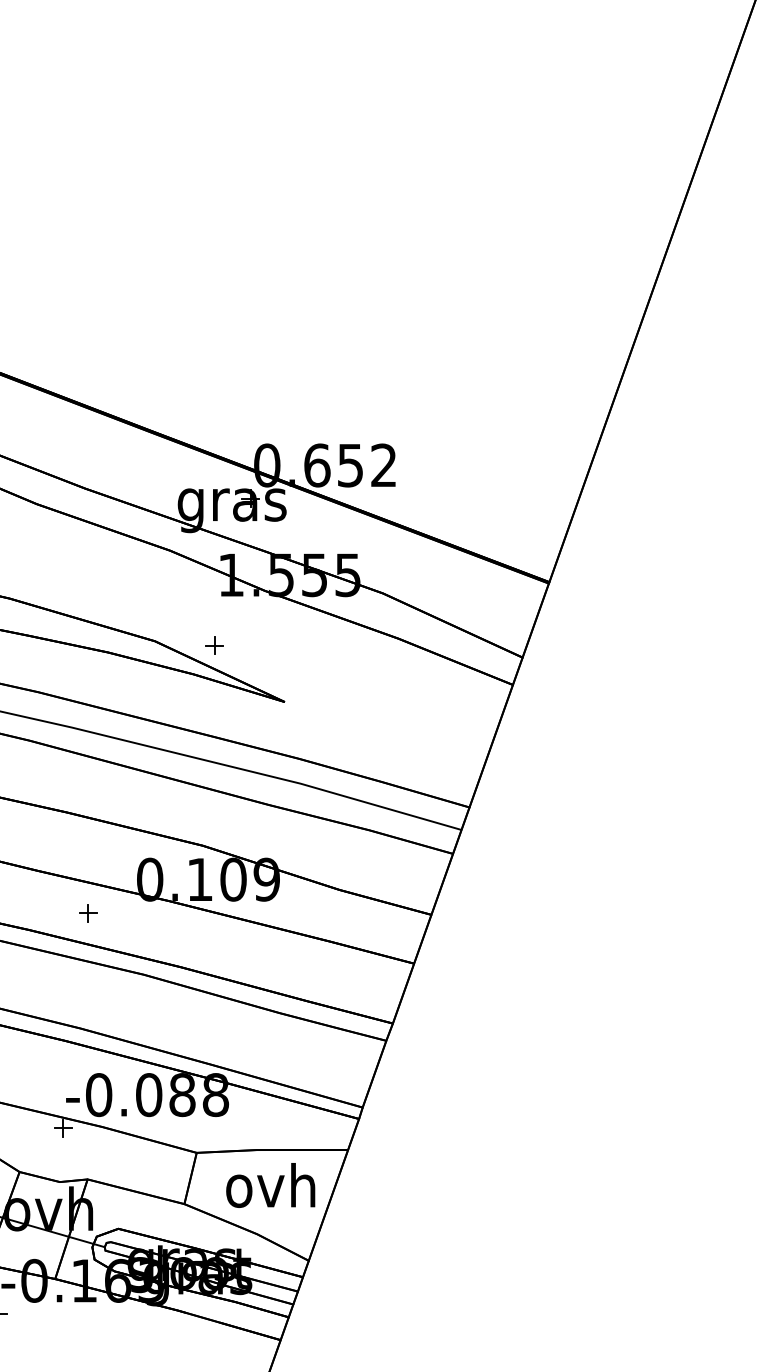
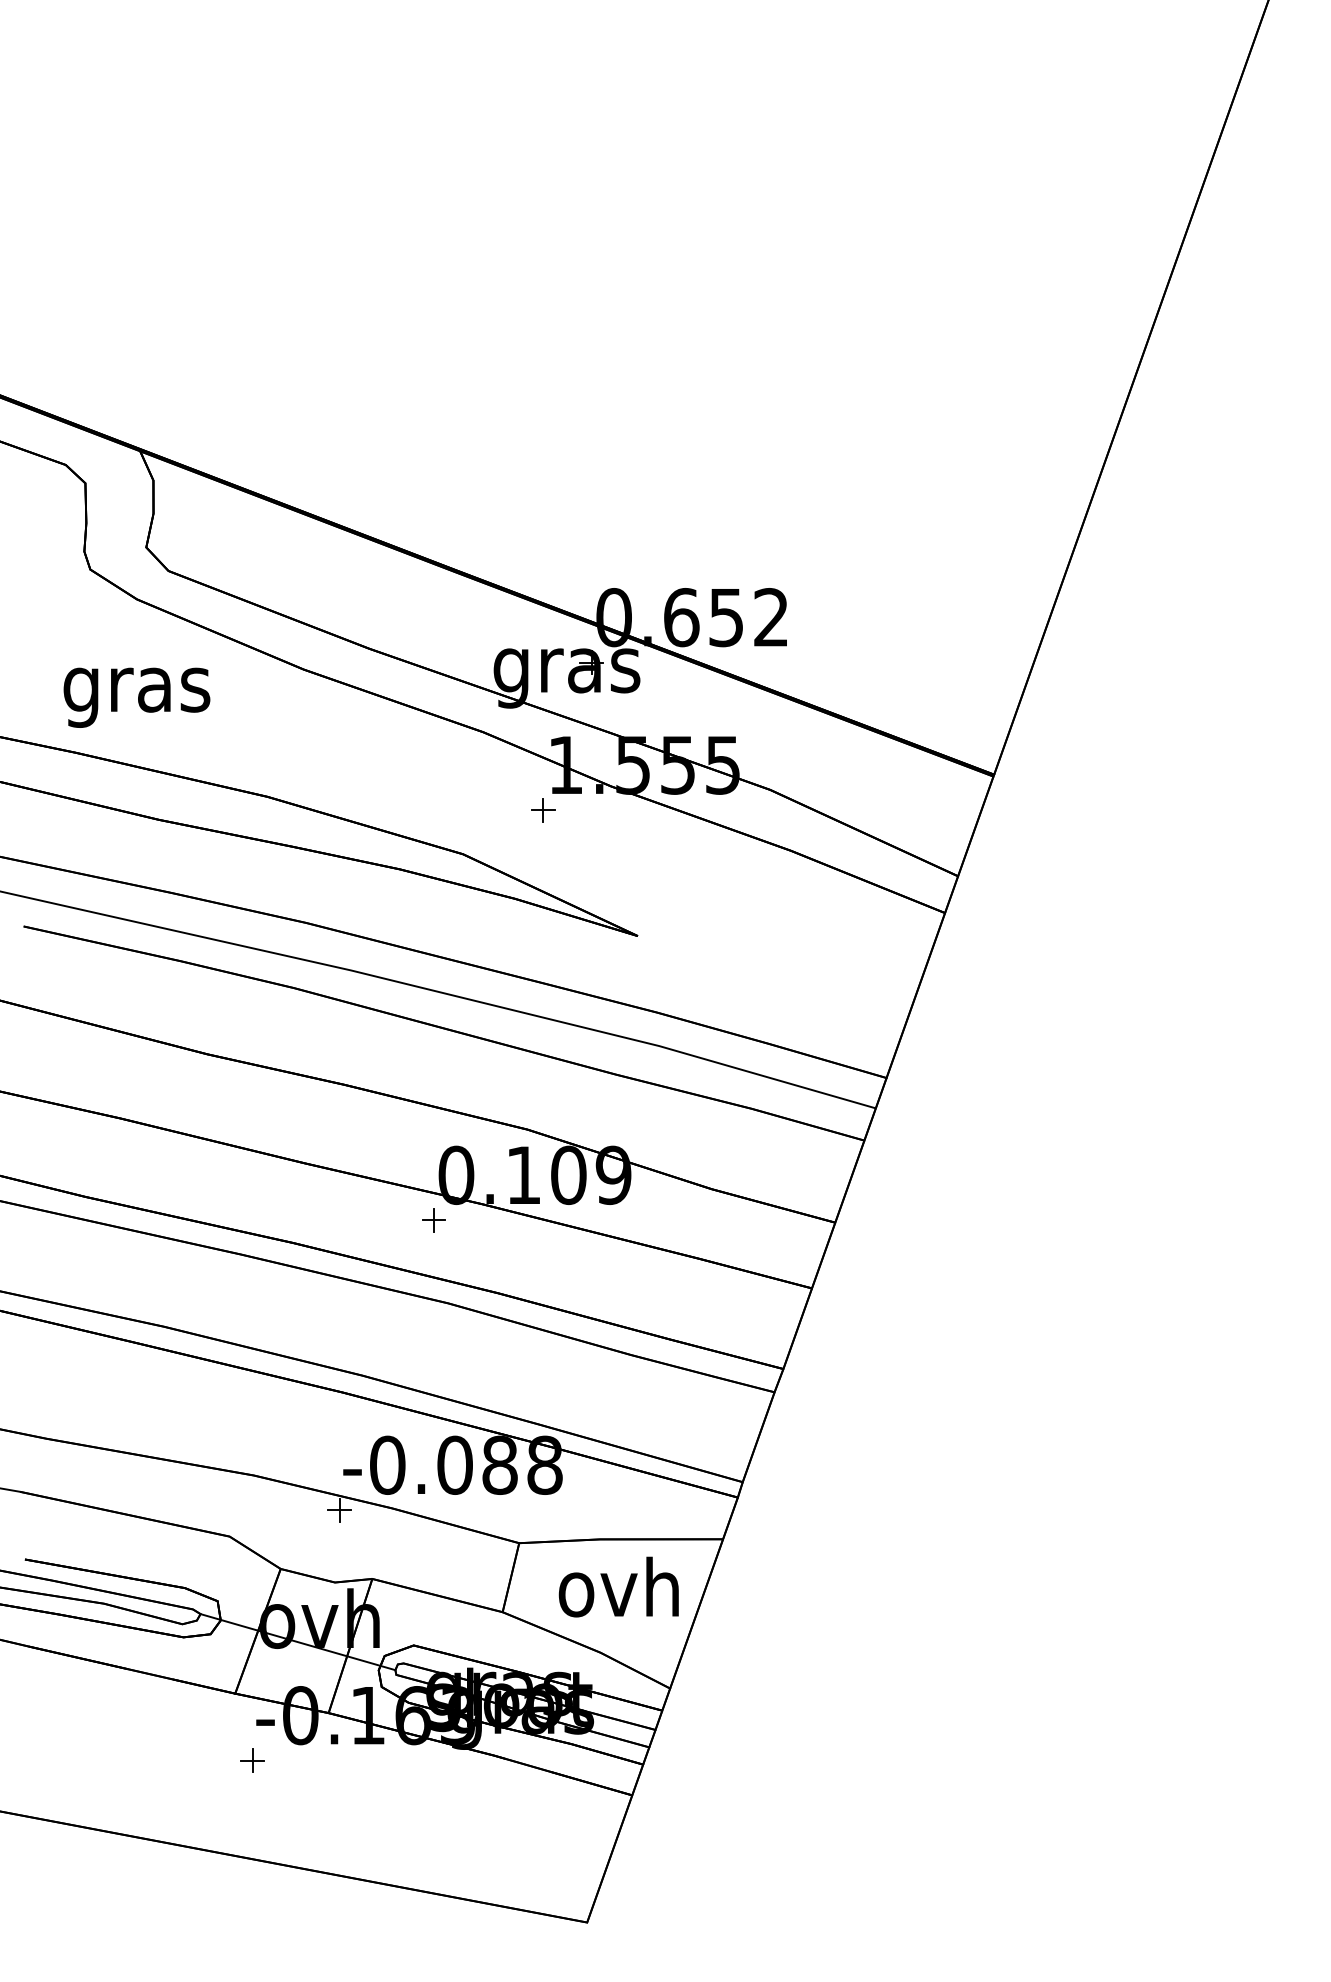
part: (214, 645) -> (543, 810), moved
part: (87, 913) -> (433, 1220), moved

